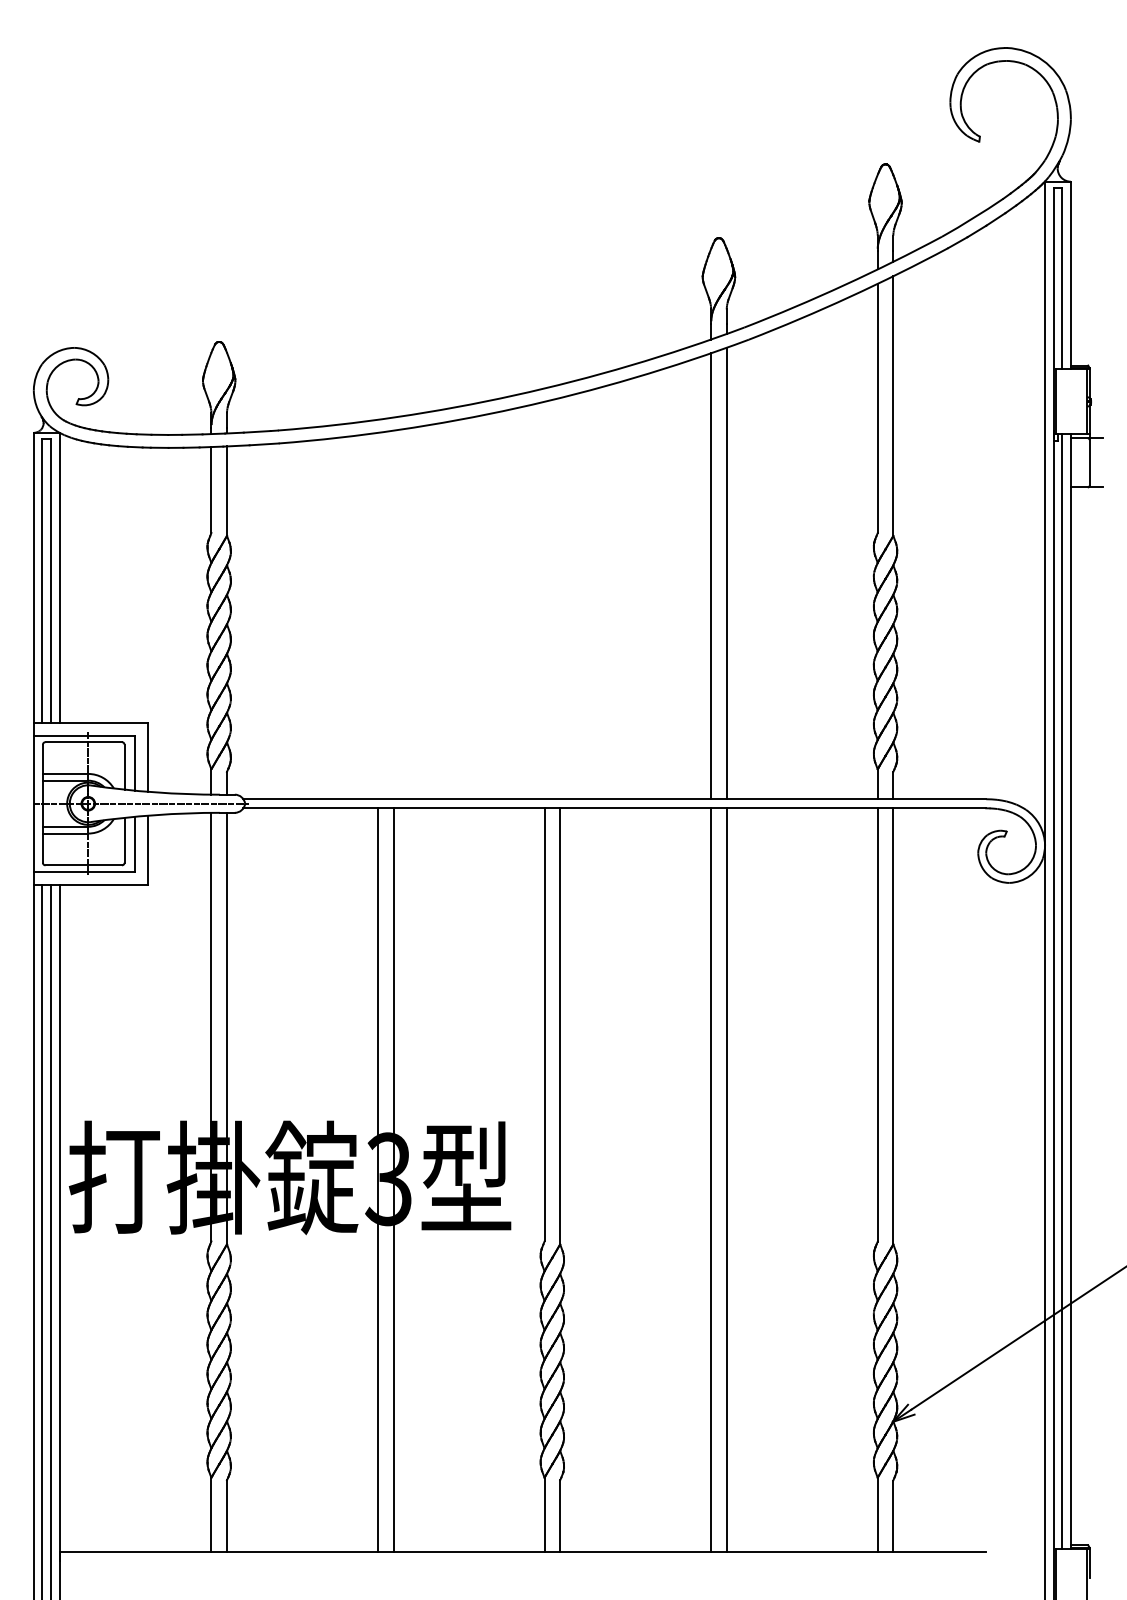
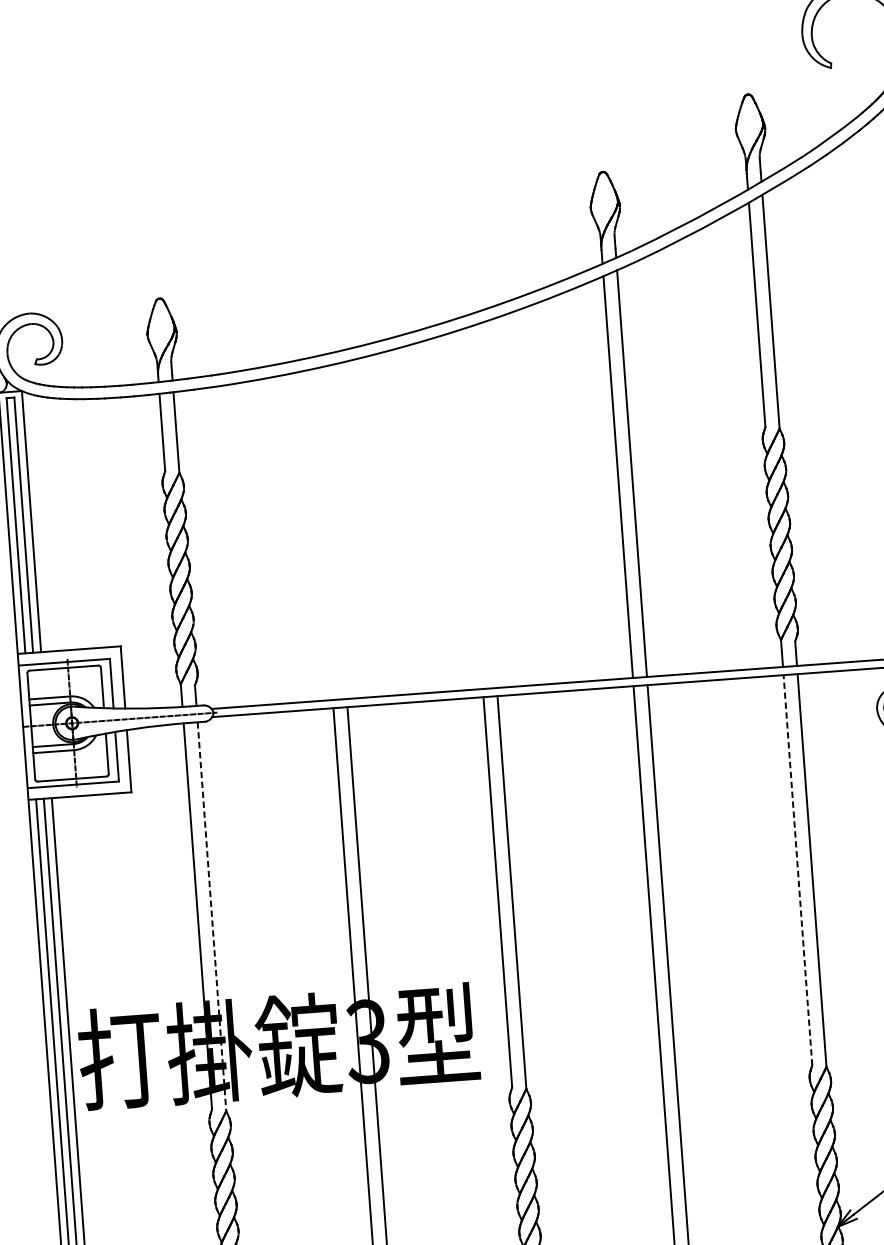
line: (877, 1024) -> (797, 869), solid -> dashed
line: (226, 1028) -> (211, 916), solid -> dashed

